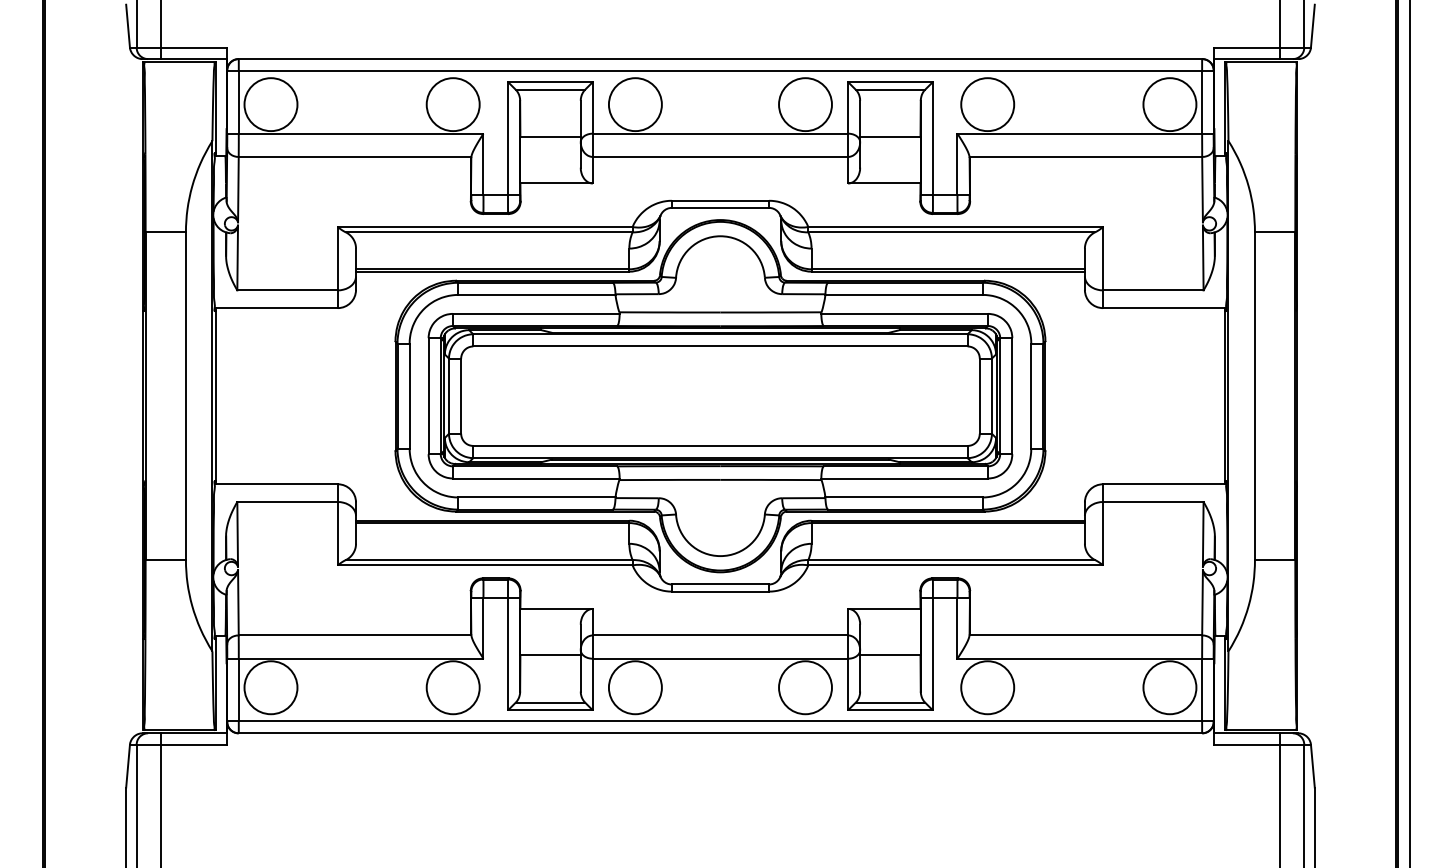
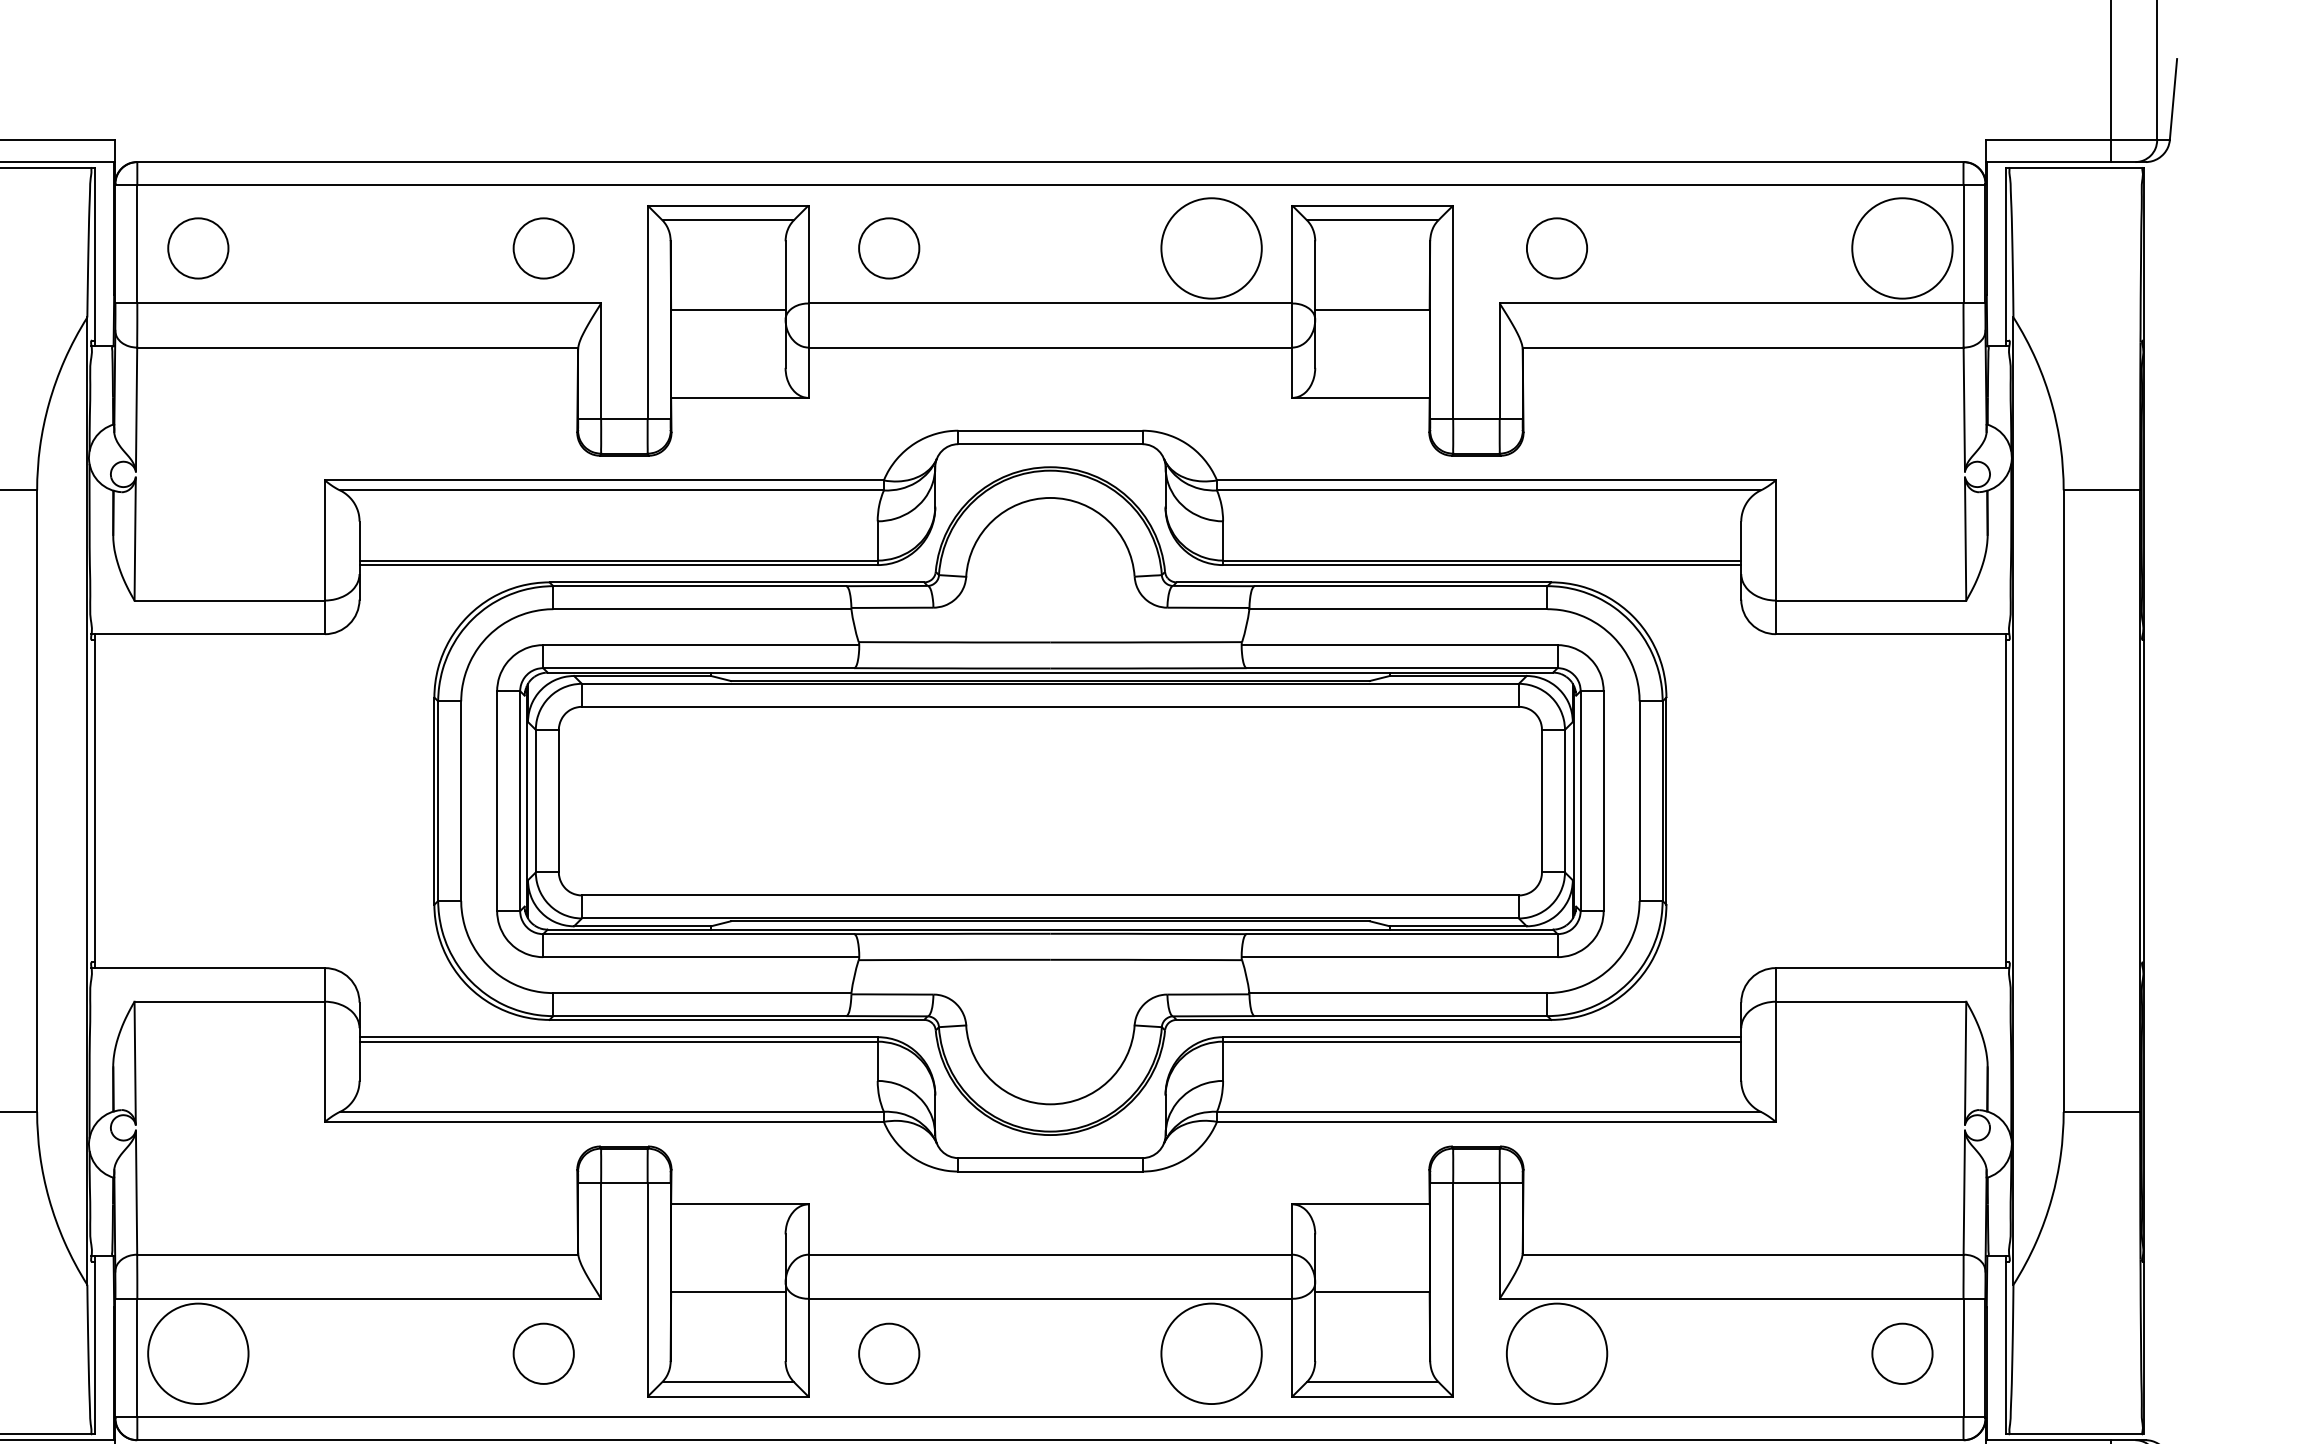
circle: (270, 104) -> (197, 248), size x0.6
circle: (452, 104) -> (542, 248), size x0.6
circle: (634, 104) -> (887, 248), size x0.6
circle: (987, 104) -> (1556, 248), size x0.6
circle: (452, 687) -> (542, 1353), size x0.6
circle: (634, 687) -> (887, 1353), size x0.6
circle: (1169, 687) -> (1901, 1353), size x0.6

